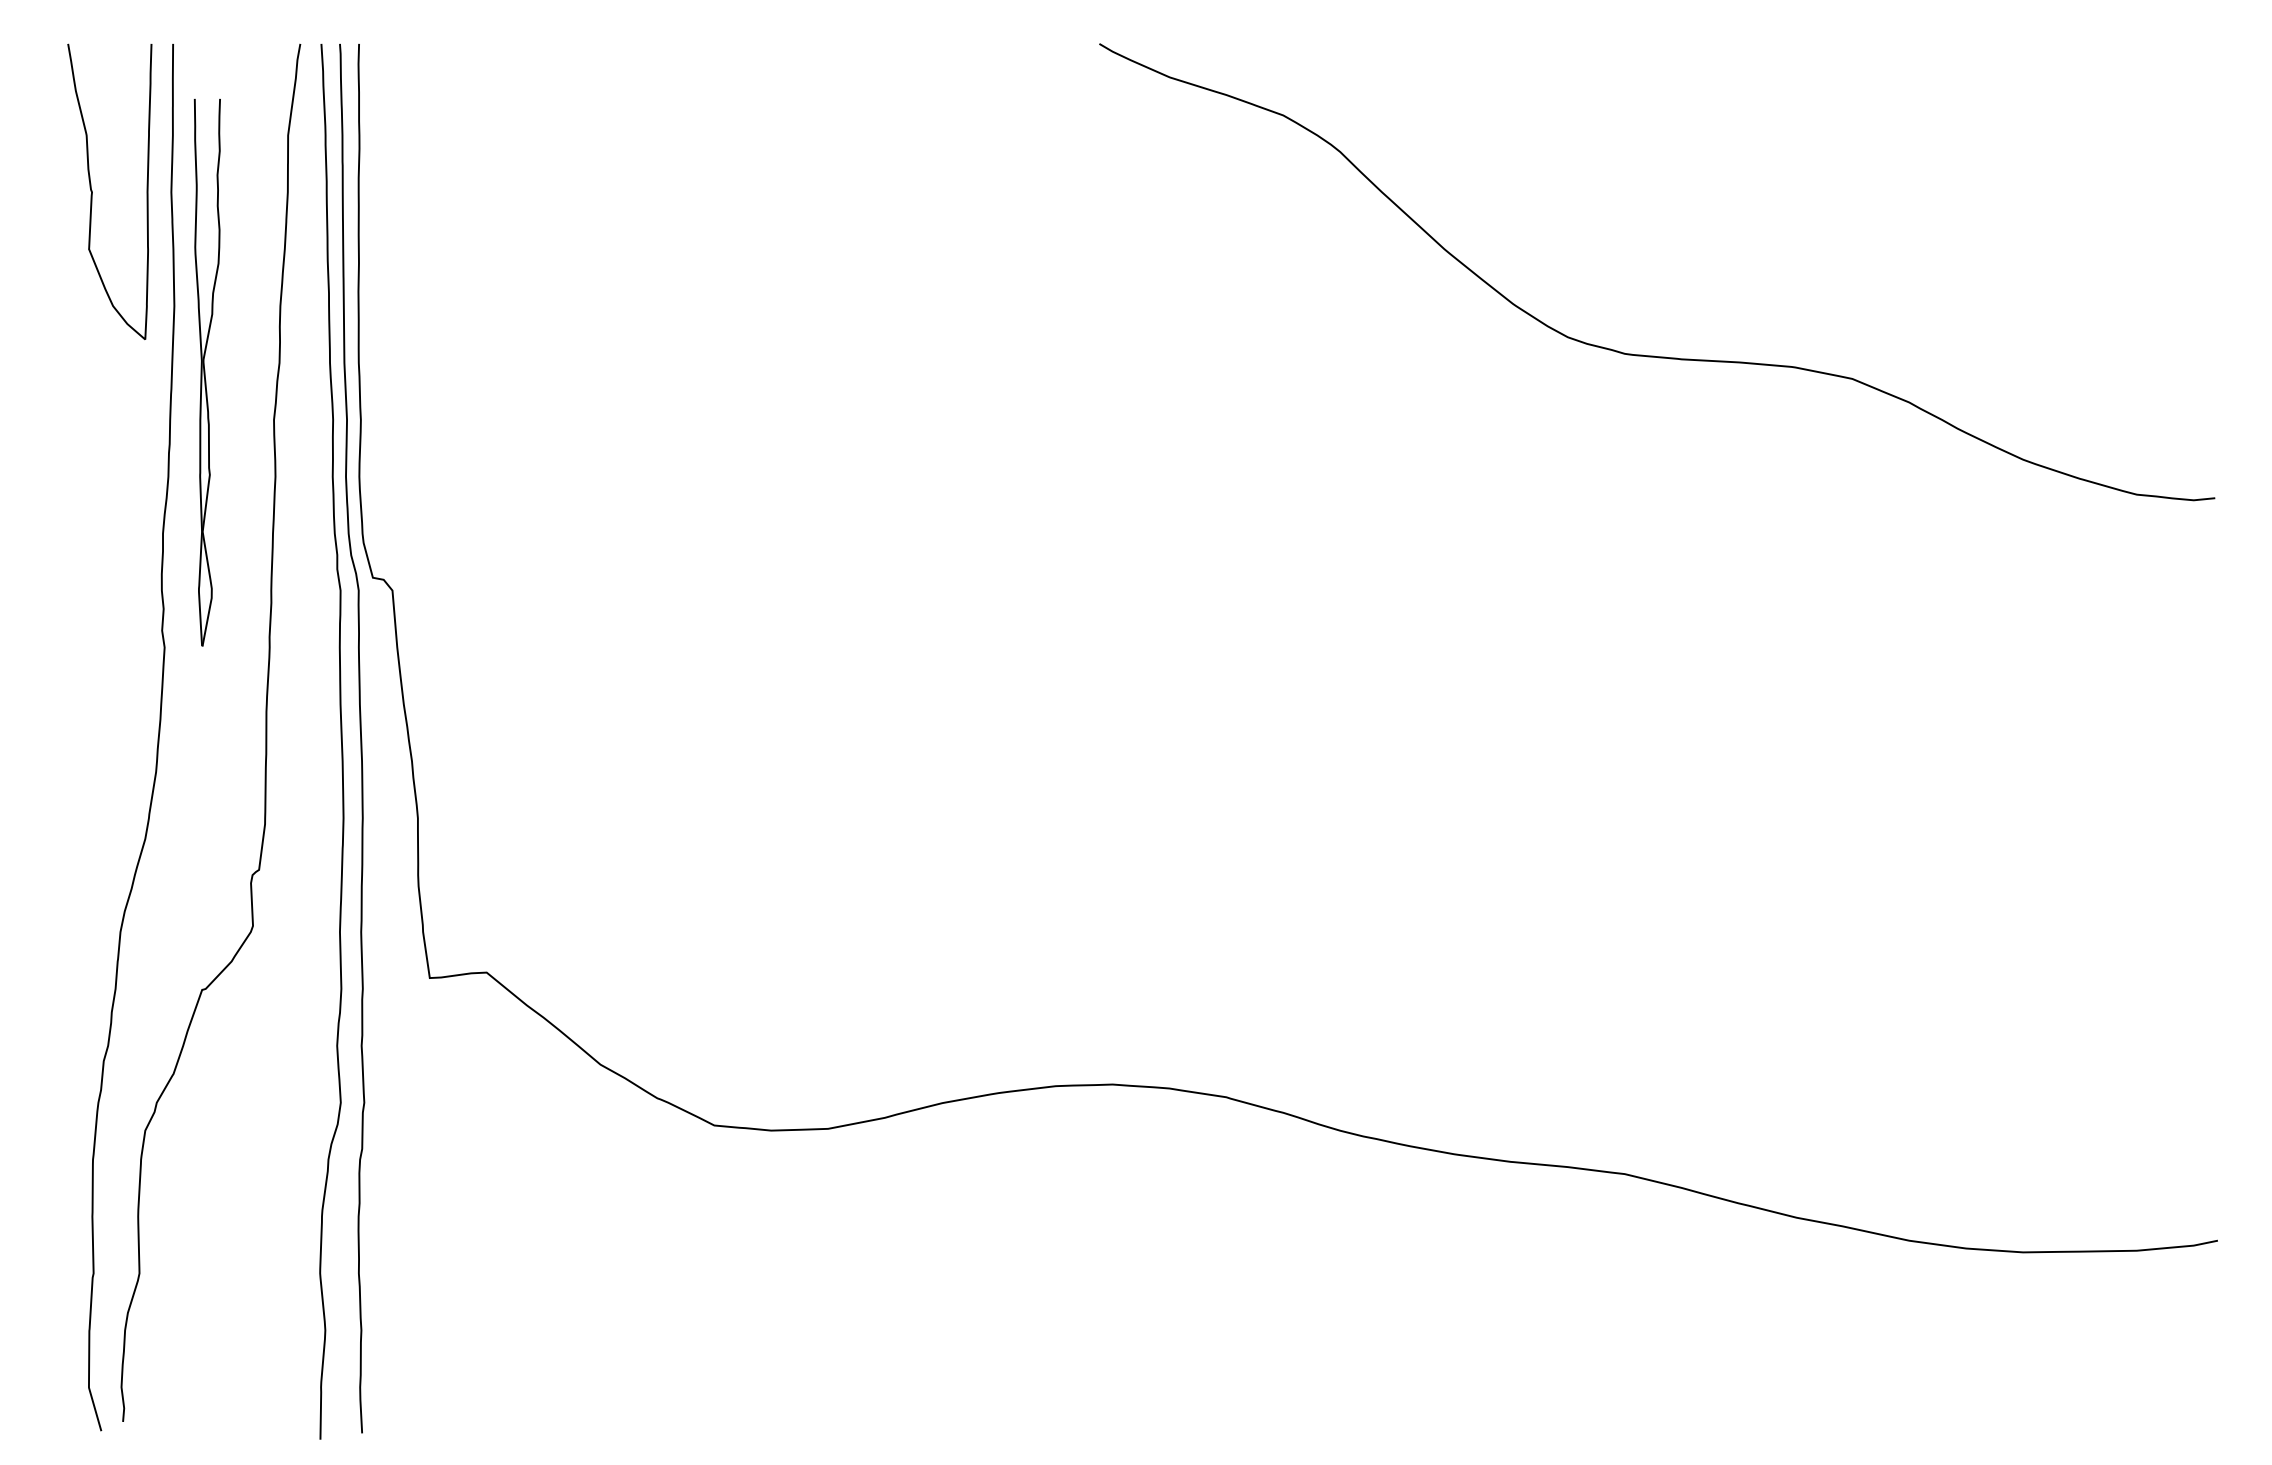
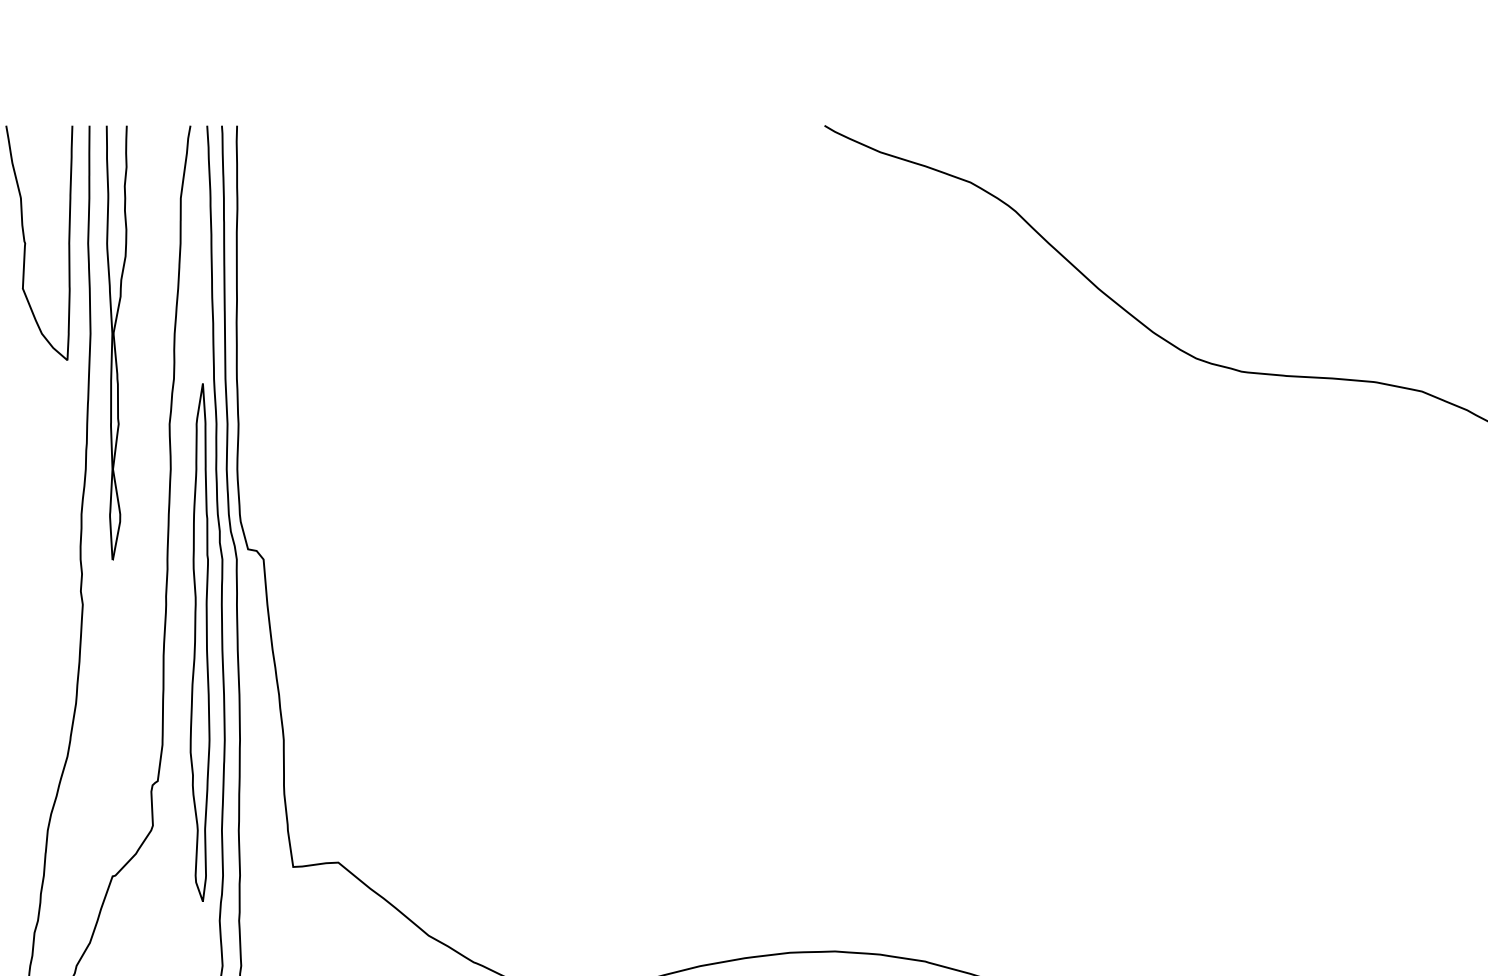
part: (206, 372) -> (116, 342), moved
part: (312, 694) -> (200, 641), added

